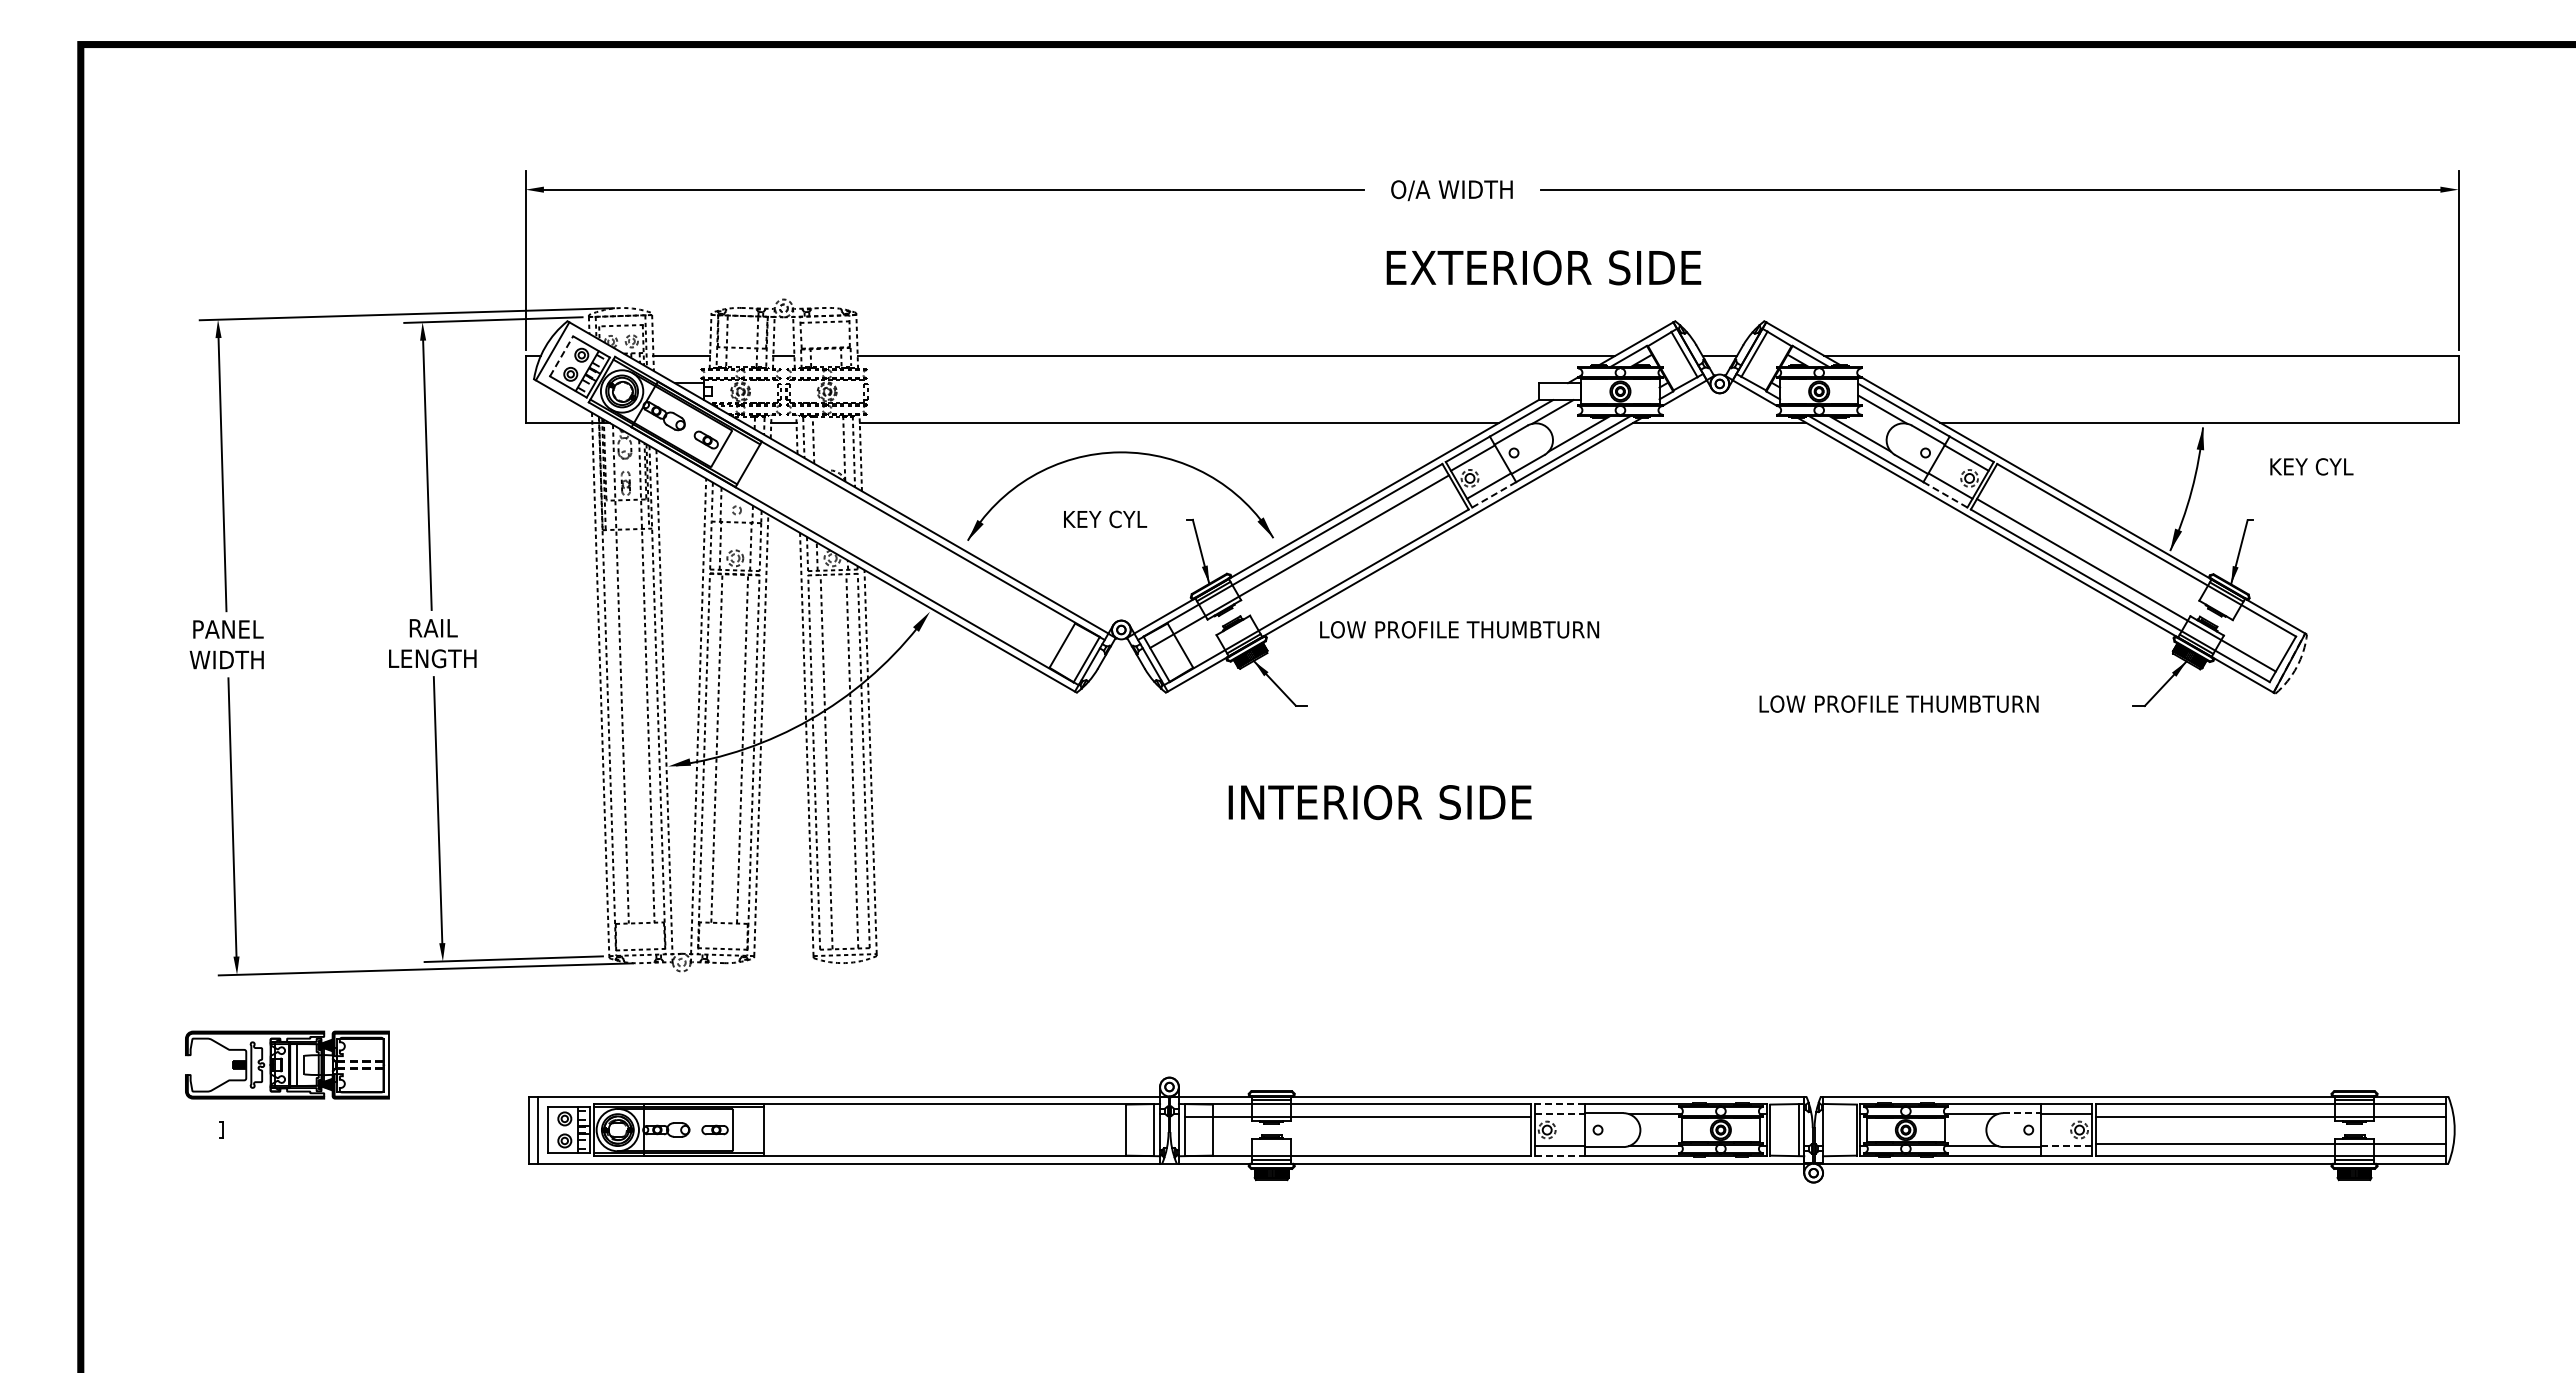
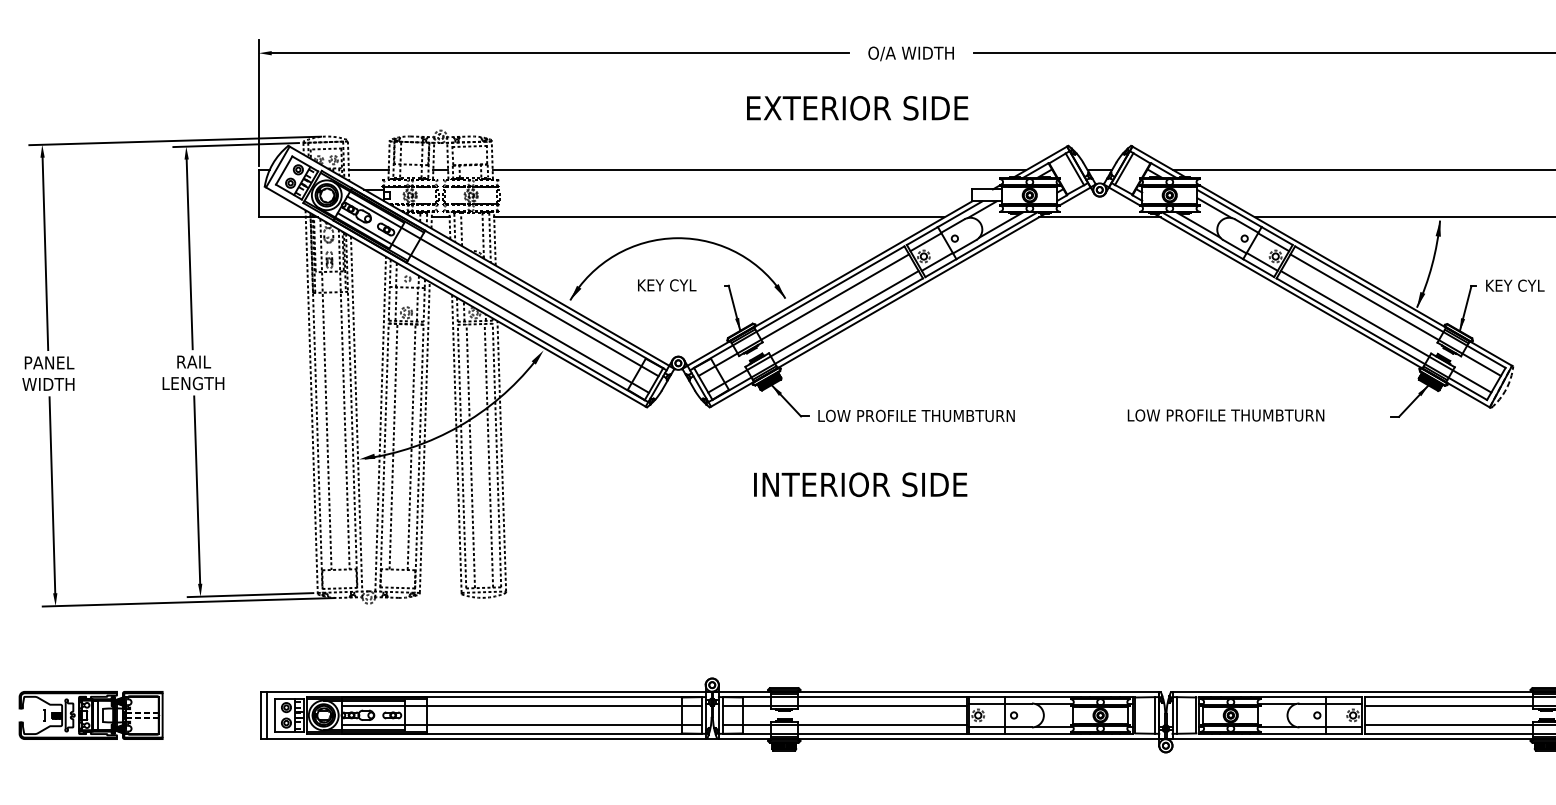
text: (1543, 267) -> (857, 108), moved
line: (561, 355) -> (284, 169), dashed -> solid
text: (2311, 466) -> (1515, 285), moved
line: (1494, 494) -> (941, 267), dashed -> solid
line: (1945, 494) -> (1258, 267), dashed -> solid
line: (872, 520) -> (503, 286), added
line: (858, 543) -> (493, 302), added
line: (2139, 561) -> (1395, 315), added
line: (1312, 585) -> (812, 331), added
text: (1459, 629) -> (916, 415), moved
part: (287, 1064) -> (91, 715), moved
line: (1559, 1103) -> (986, 696), dashed -> solid
line: (1560, 1113) -> (987, 703), dashed -> solid
line: (2022, 1113) -> (1312, 703), dashed -> solid
line: (898, 1116) -> (521, 705), added
line: (1829, 1129) -> (1177, 715), added
line: (898, 1144) -> (521, 725), added
line: (1357, 1144) -> (844, 725), added
line: (2066, 1146) -> (1343, 727), dashed -> solid
line: (1560, 1156) -> (987, 734), dashed -> solid

